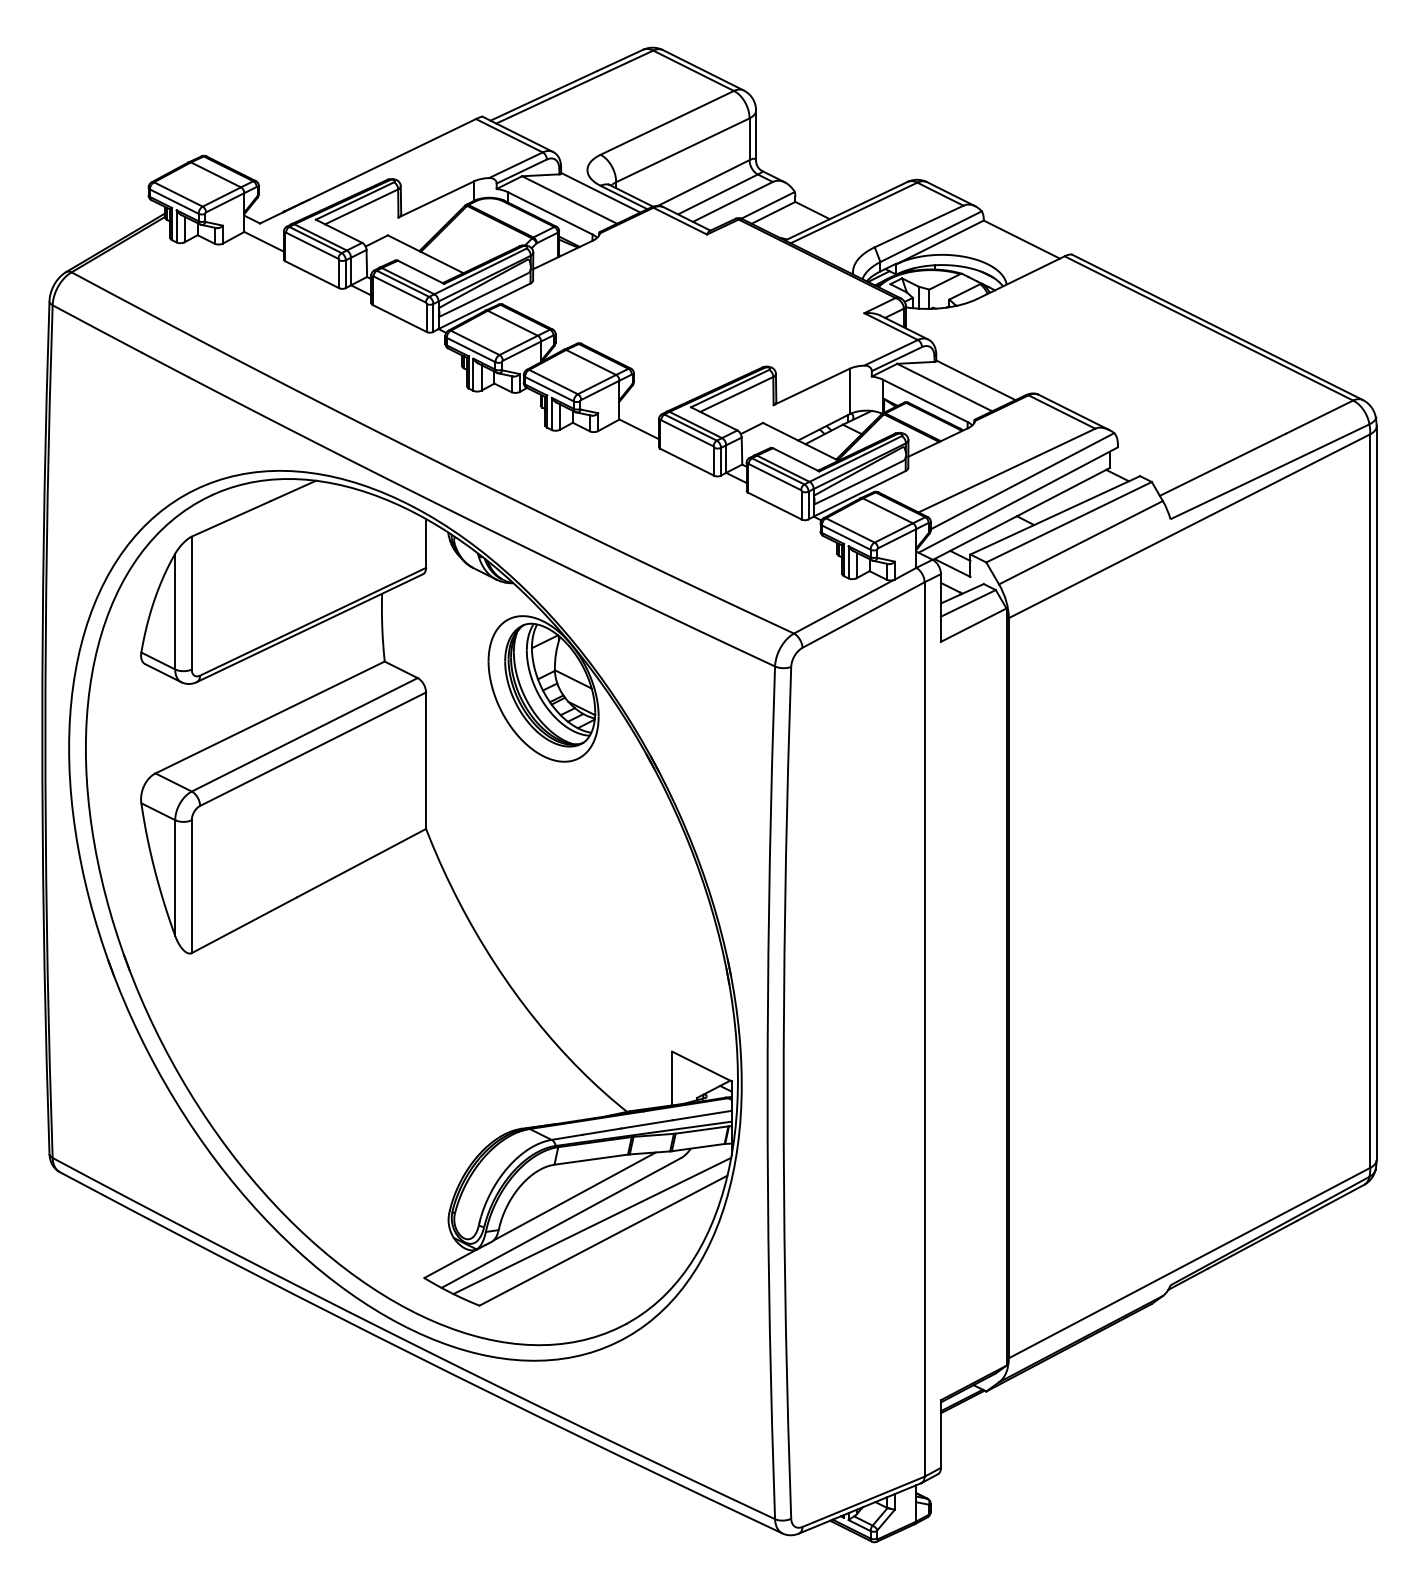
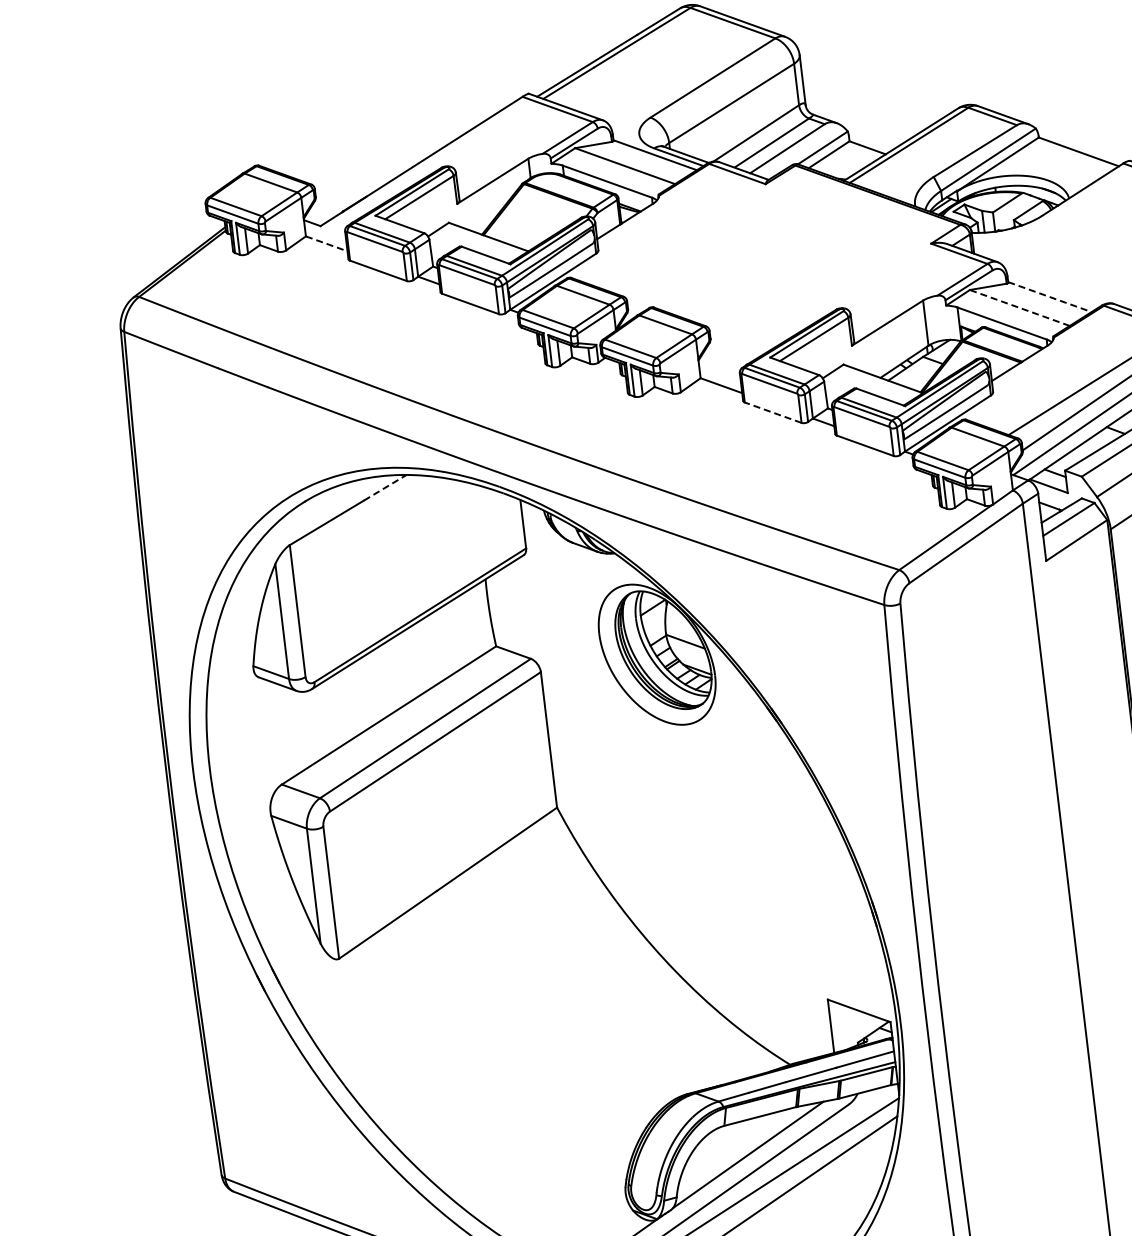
line: (264, 242) -> (327, 244), solid -> dashed
line: (976, 380) -> (1050, 297), solid -> dashed
line: (944, 387) -> (1019, 307), solid -> dashed
line: (686, 462) -> (772, 412), solid -> dashed
line: (293, 490) -> (385, 487), solid -> dashed

